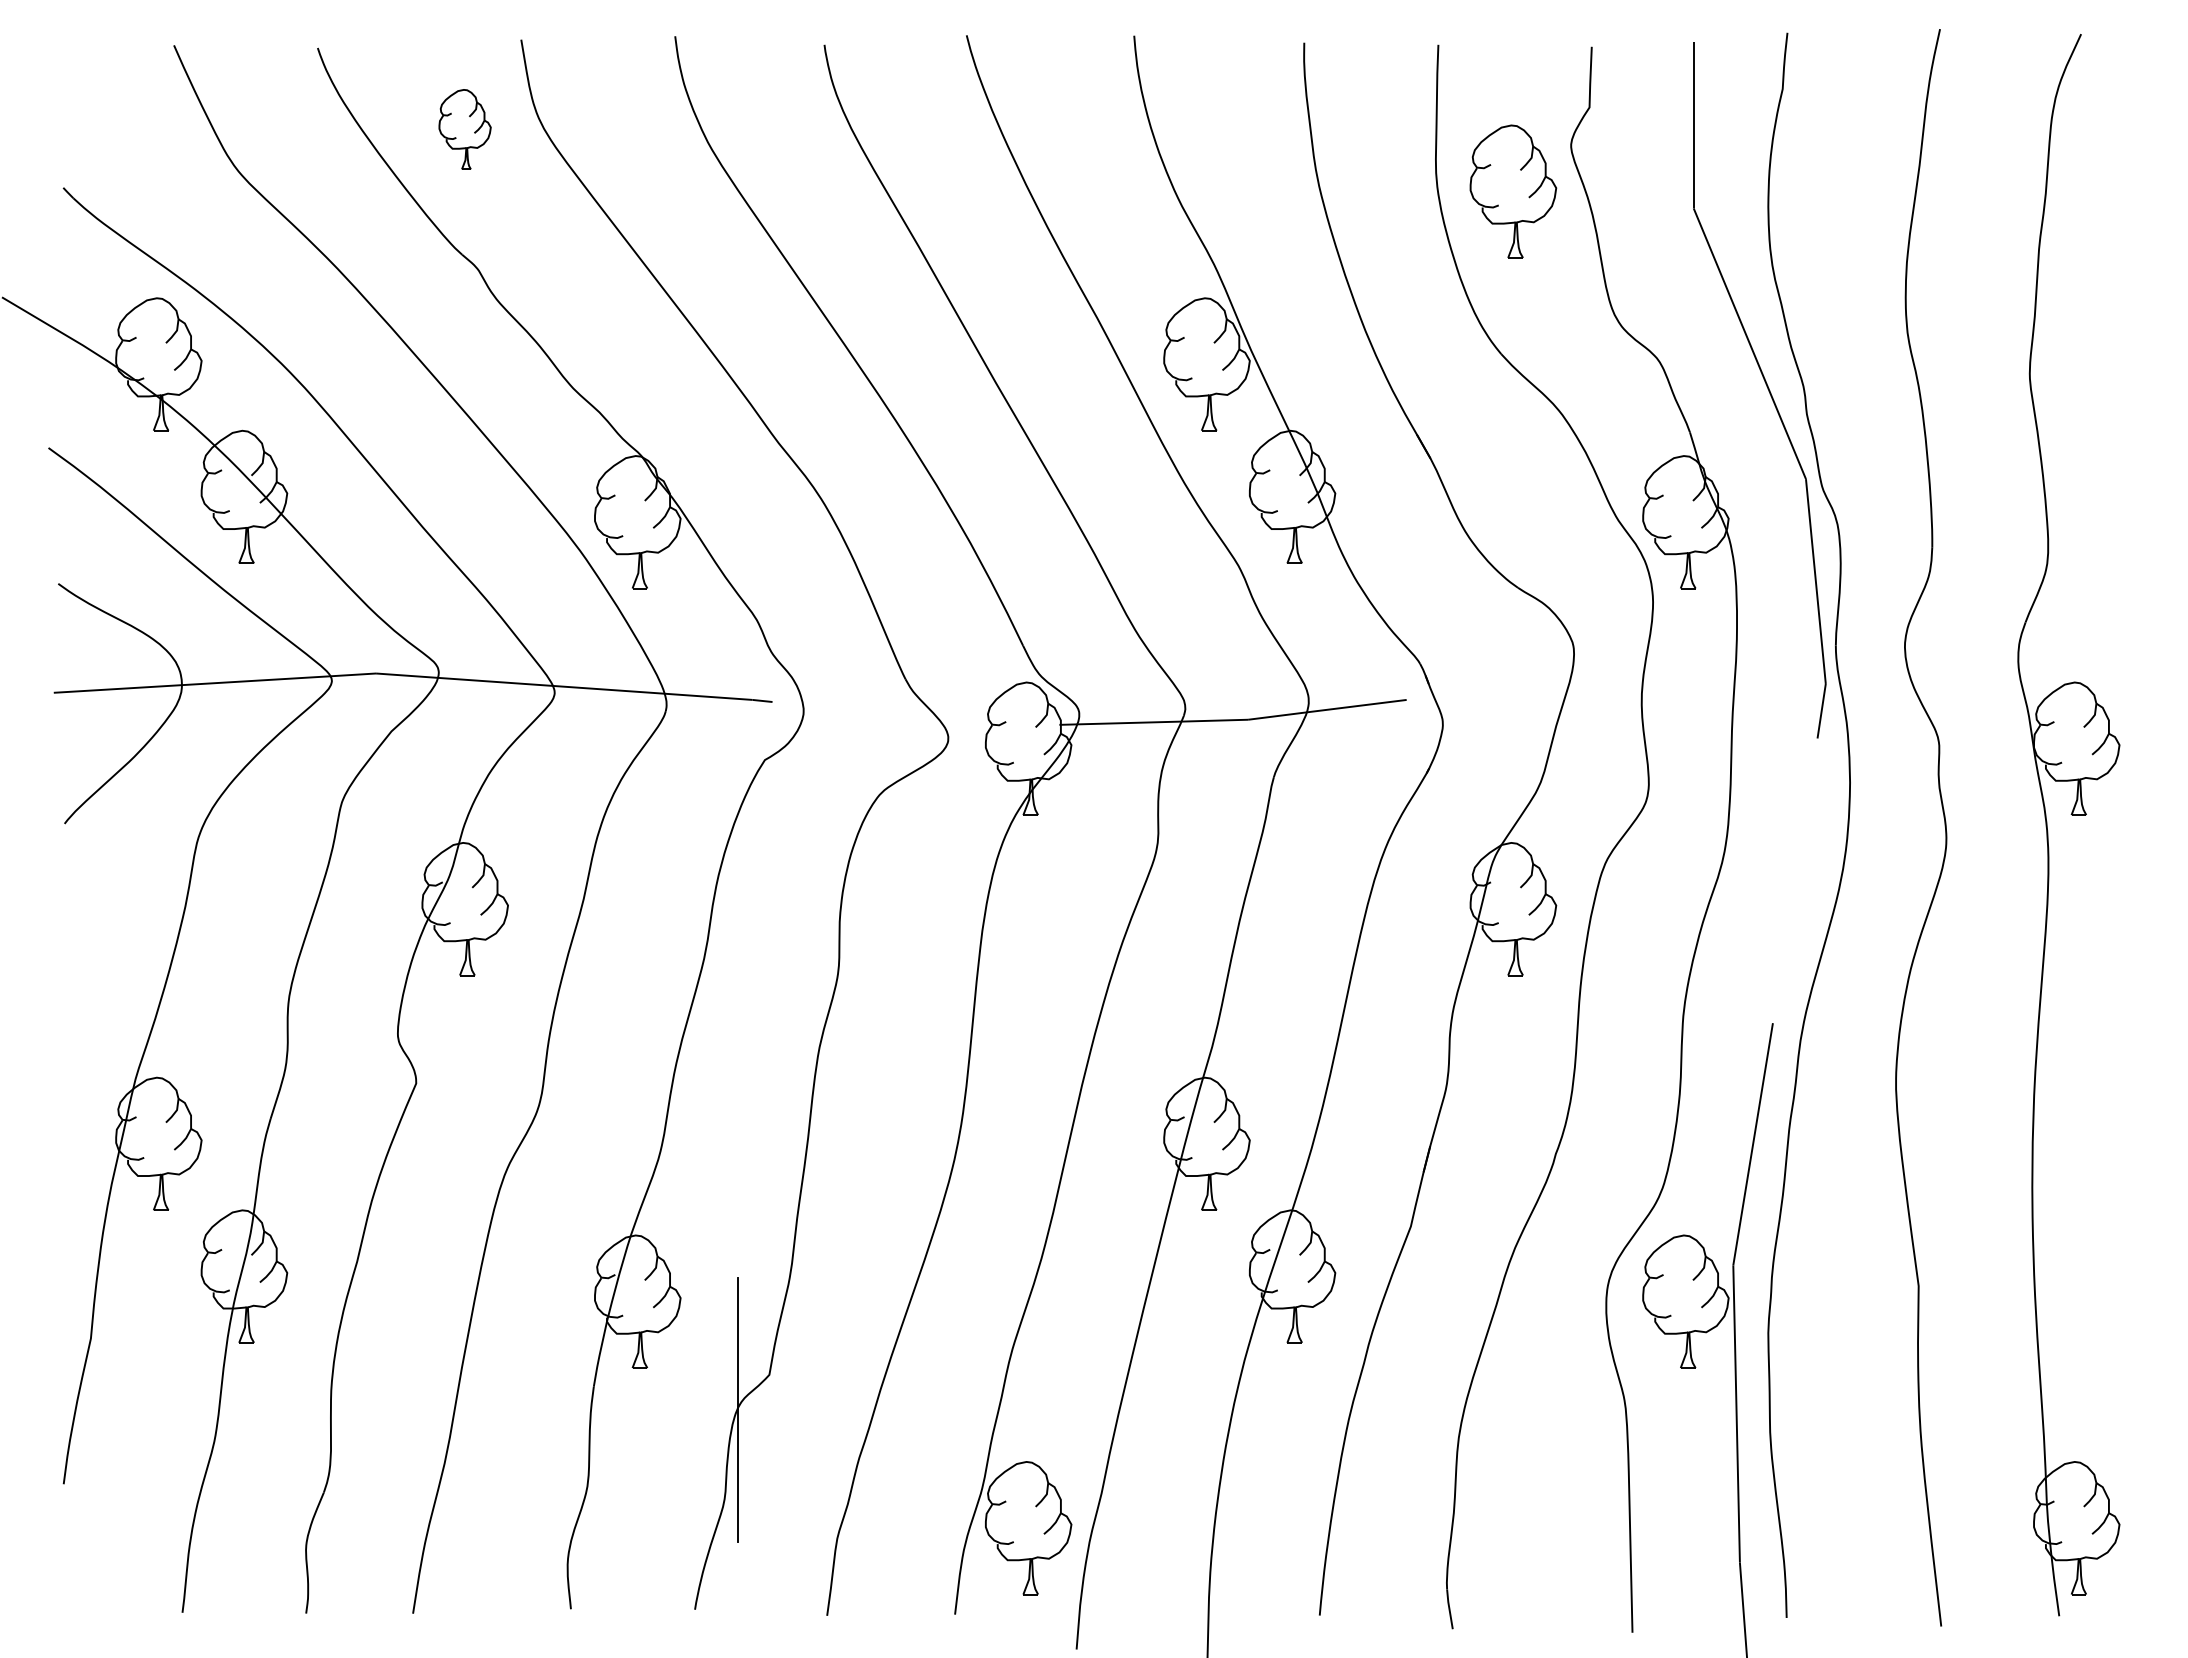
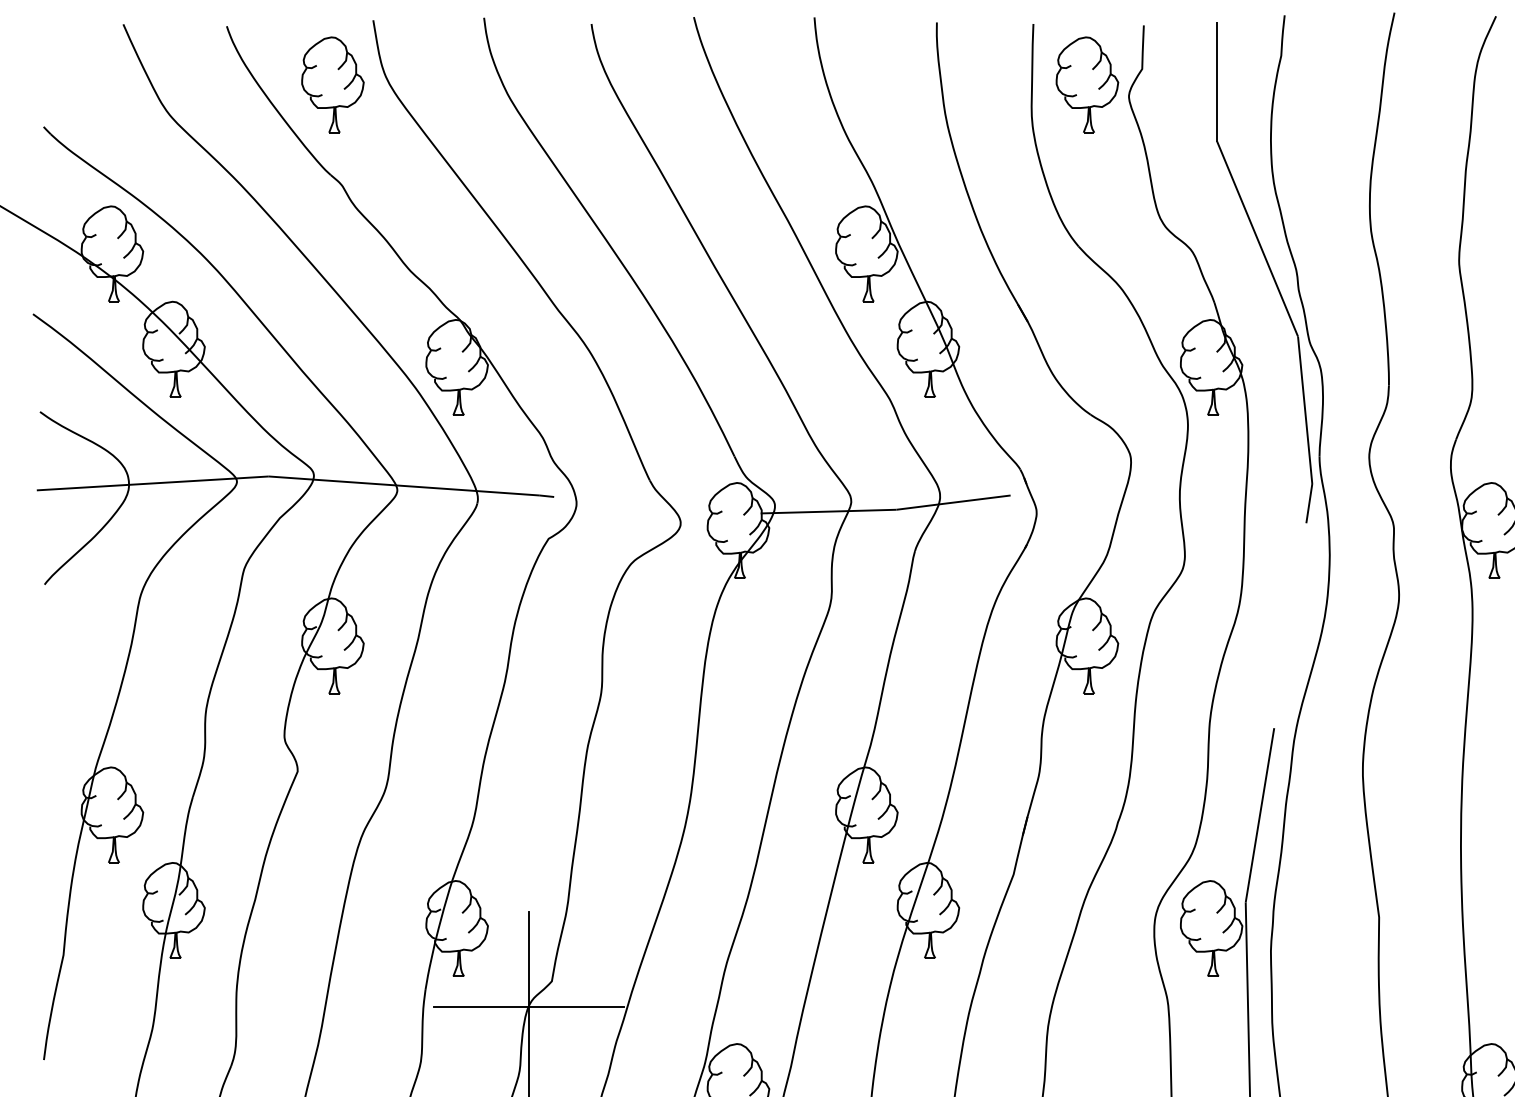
part: (464, 129) -> (332, 84), size x1.67
part: (1513, 191) -> (1087, 84), moved
line: (737, 1410) -> (528, 1006), added

